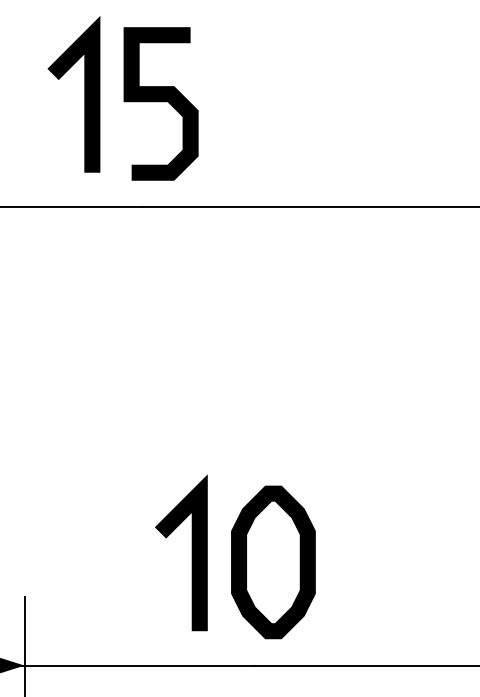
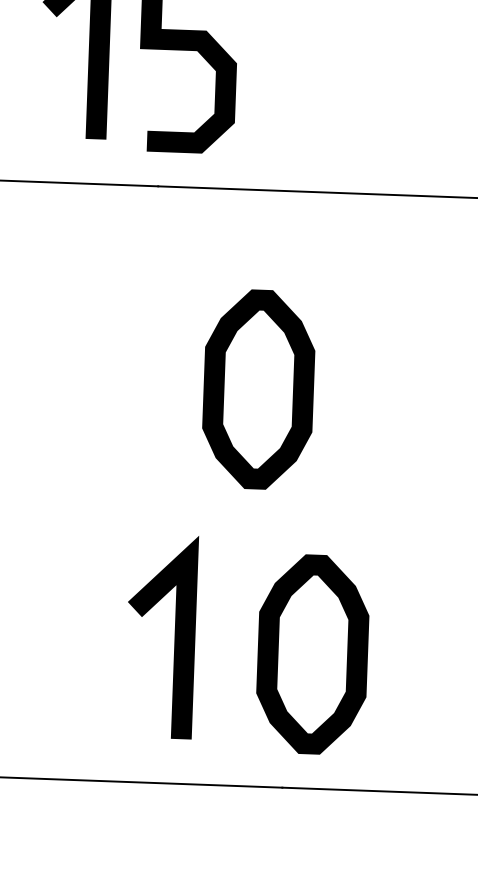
part: (224, 360) -> (258, 389), added
line: (191, 552) -> (174, 636), moved

